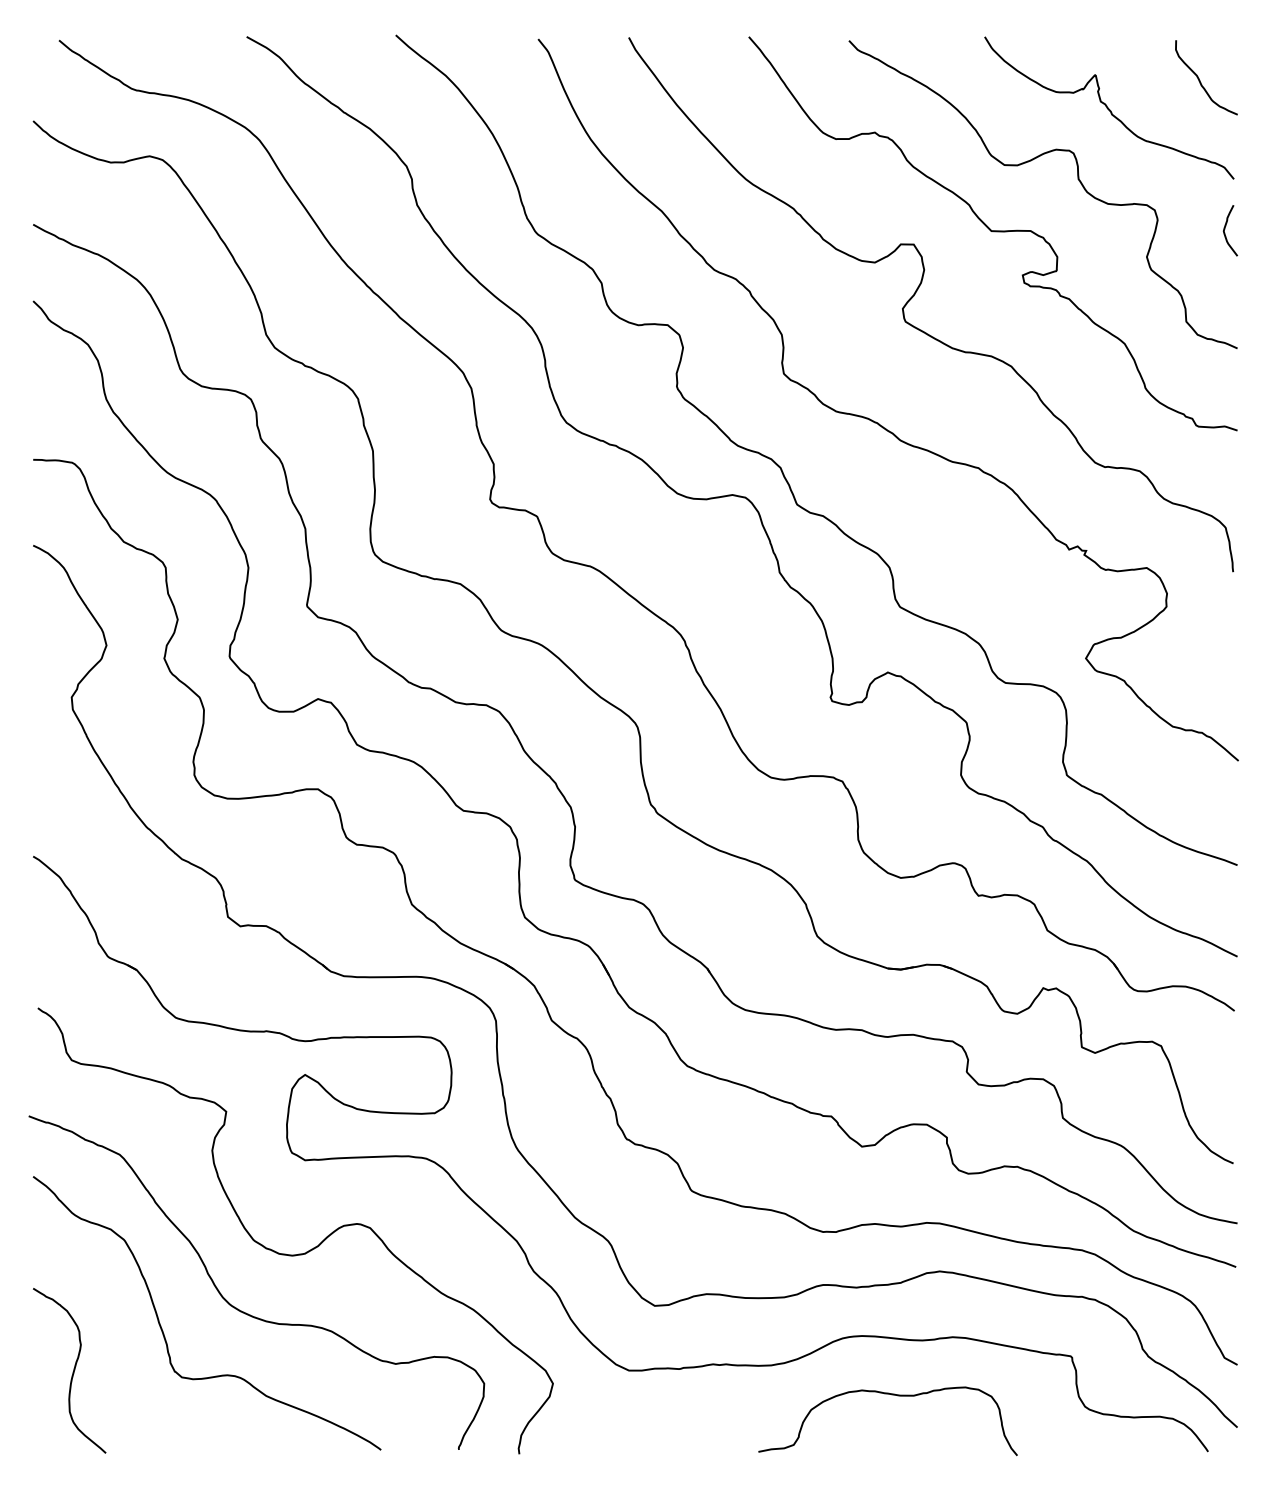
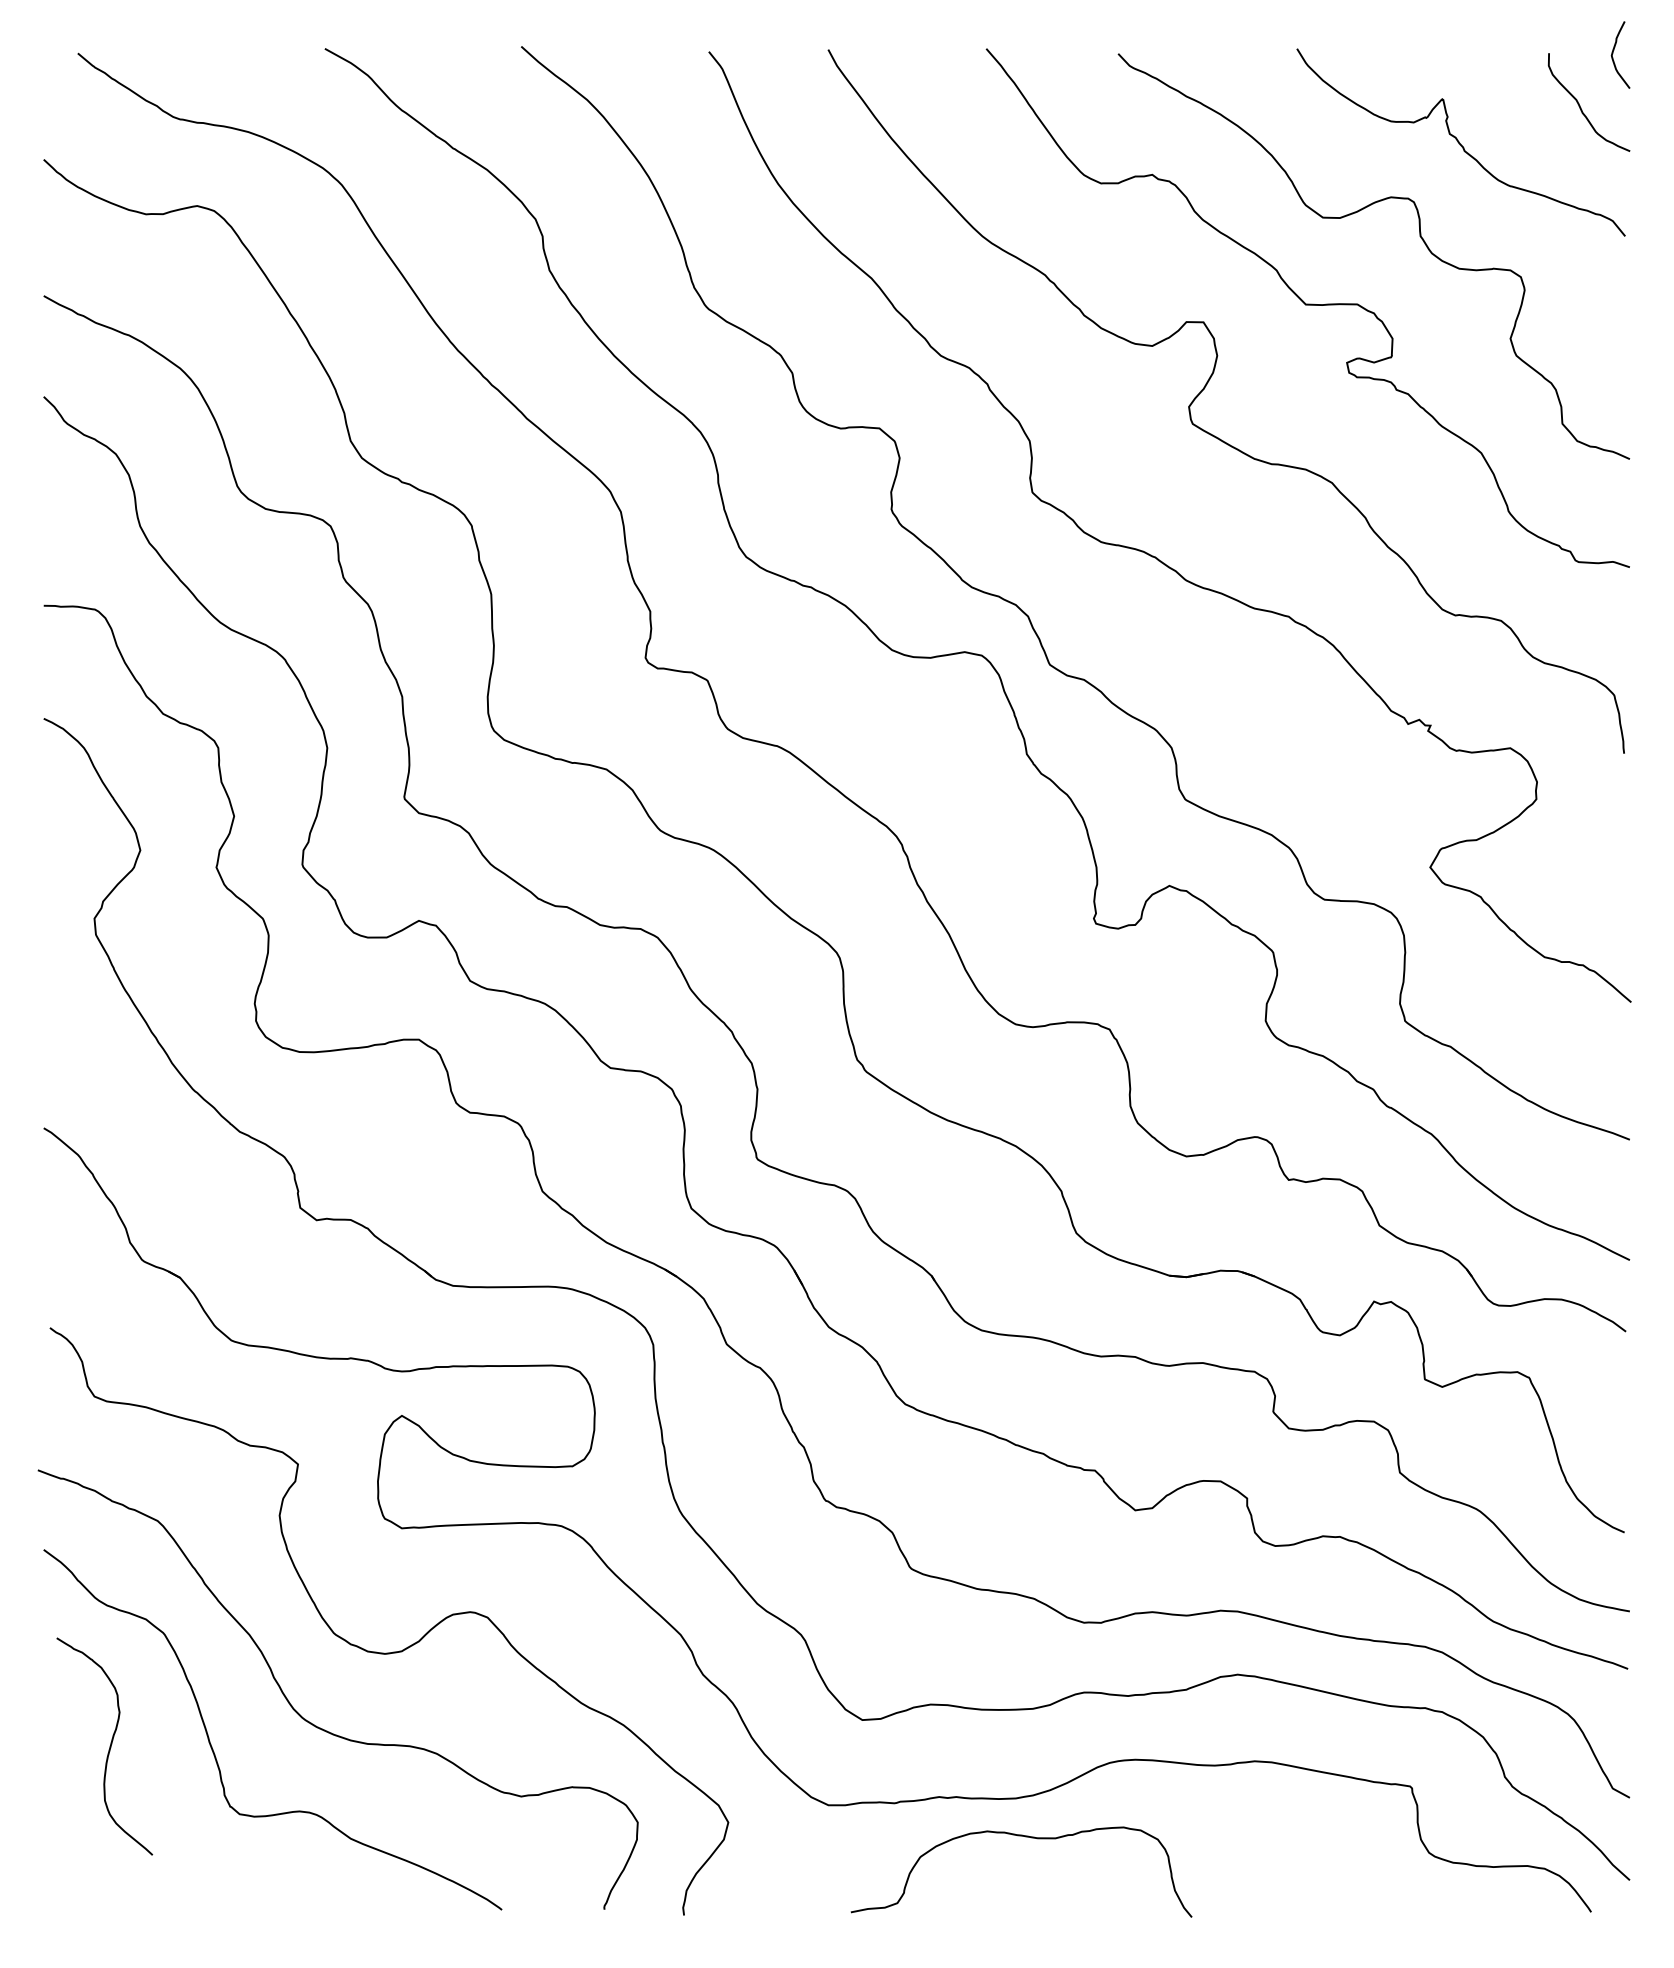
curve: (1225, 229) -> (1613, 53), moved
curve: (73, 1370) -> (109, 1746), moved
curve: (891, 1395) -> (1025, 1837), moved

